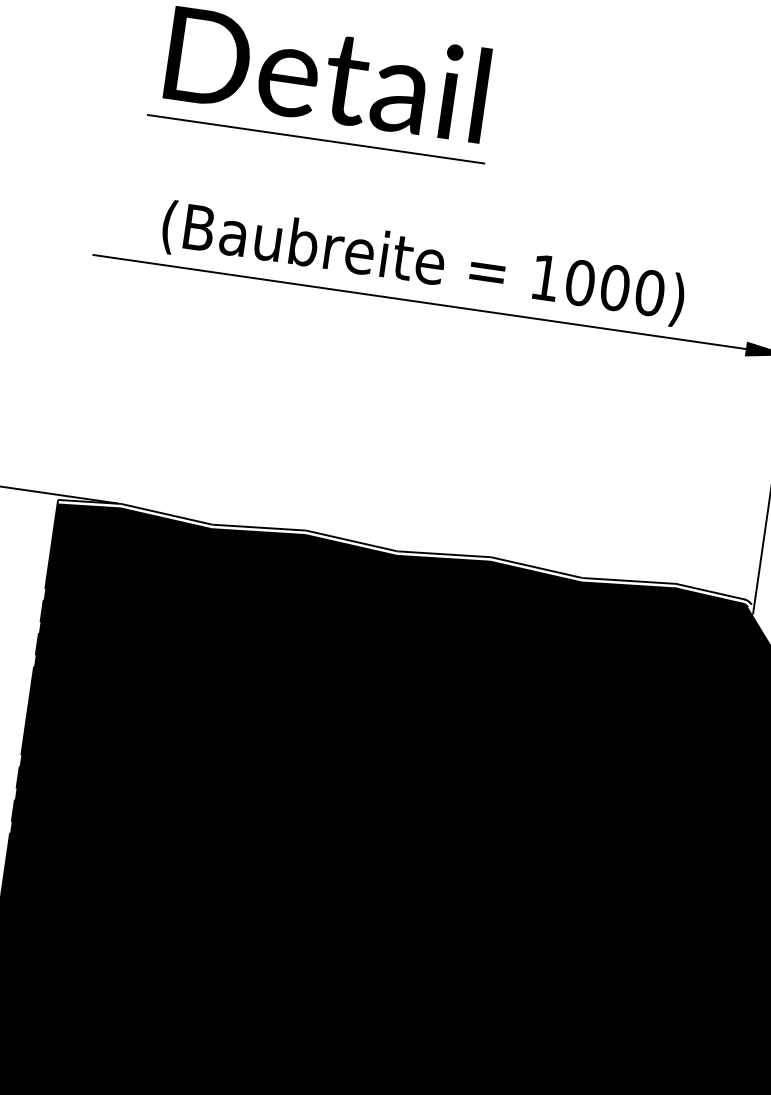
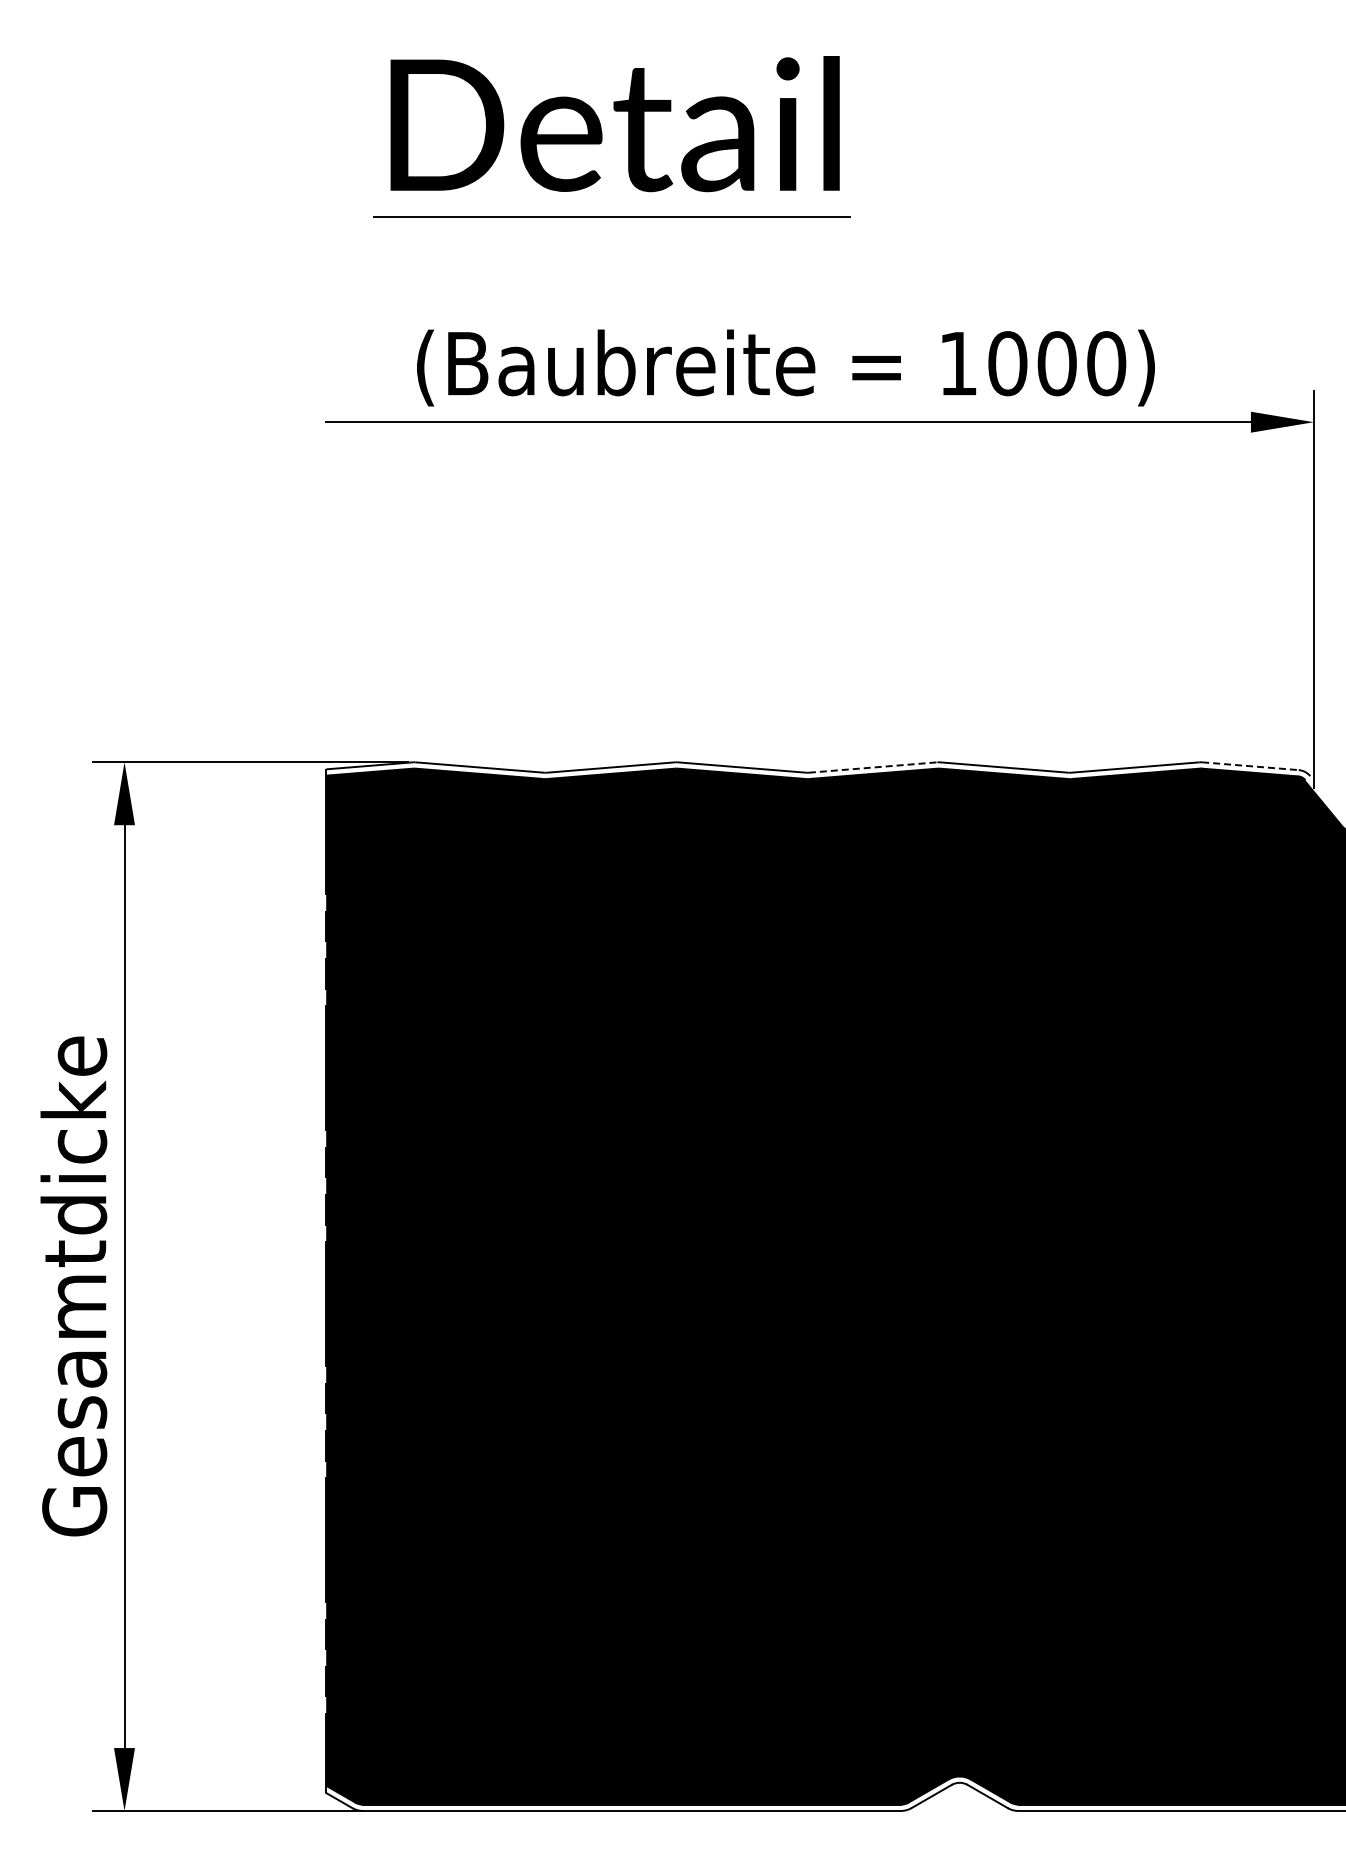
line: (444, 554) -> (873, 767), solid -> dashed
line: (710, 591) -> (1250, 766), solid -> dashed

